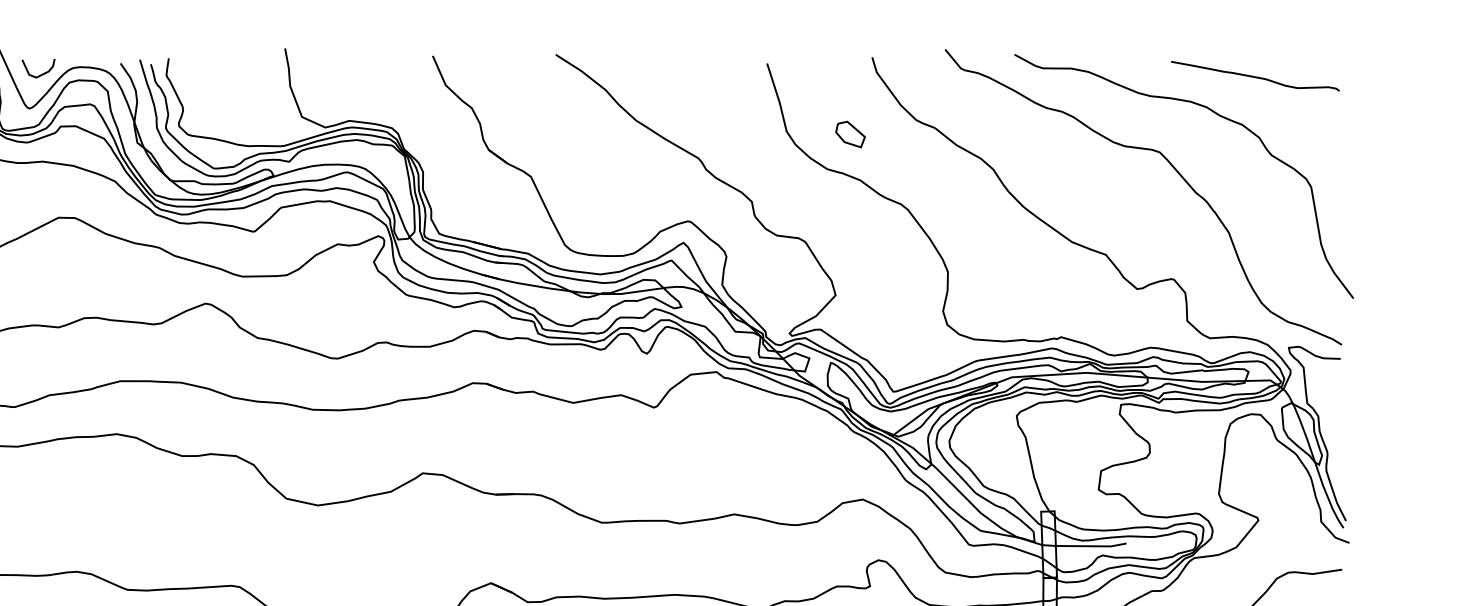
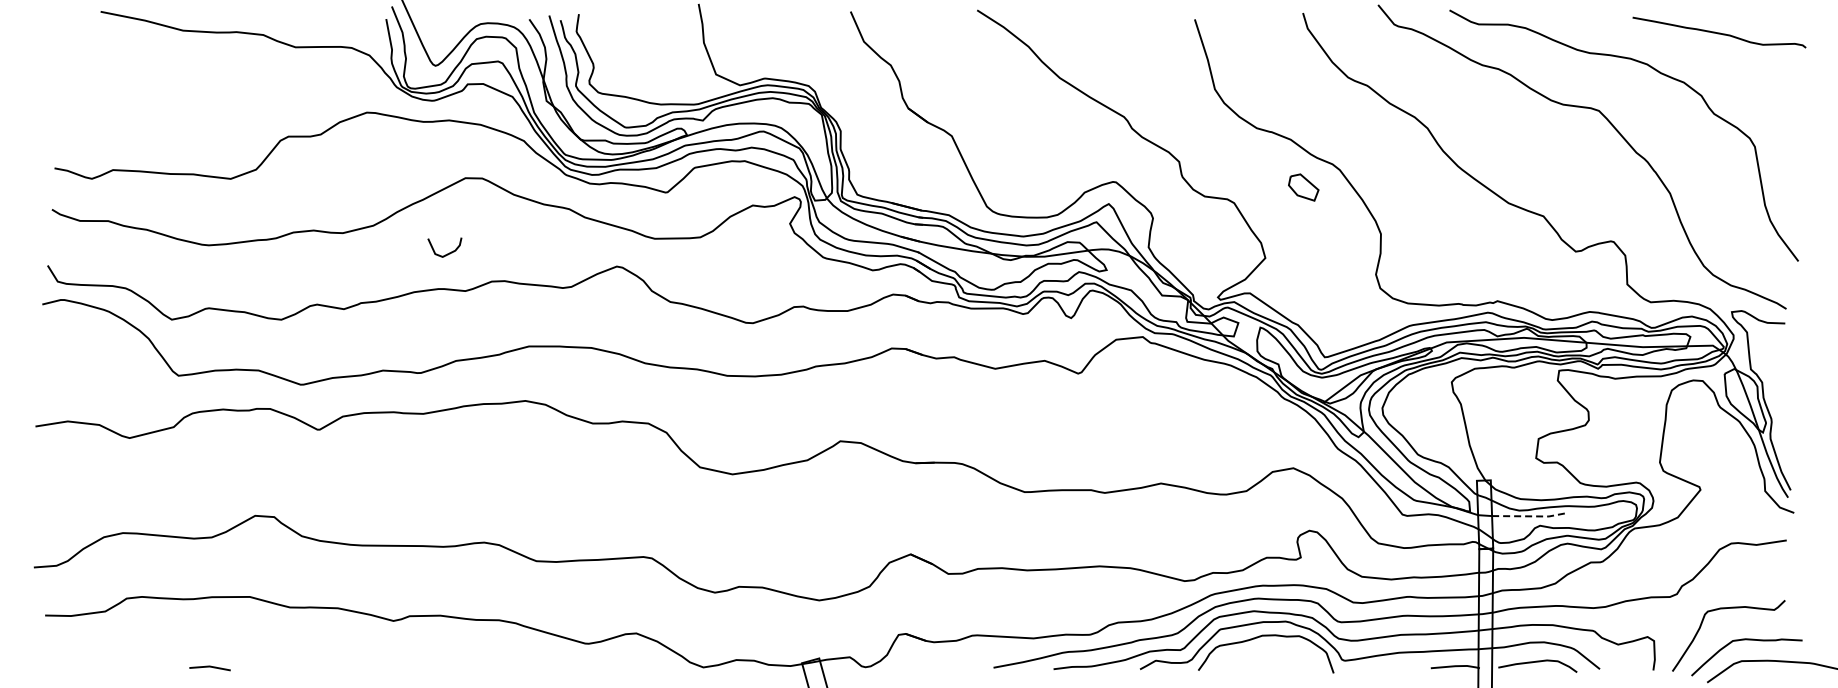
curve: (41, 74) -> (447, 253), moved
curve: (1255, 76) -> (1719, 32), moved
part: (850, 134) -> (1303, 187), moved
line: (1091, 546) -> (1528, 516), solid -> dashed

